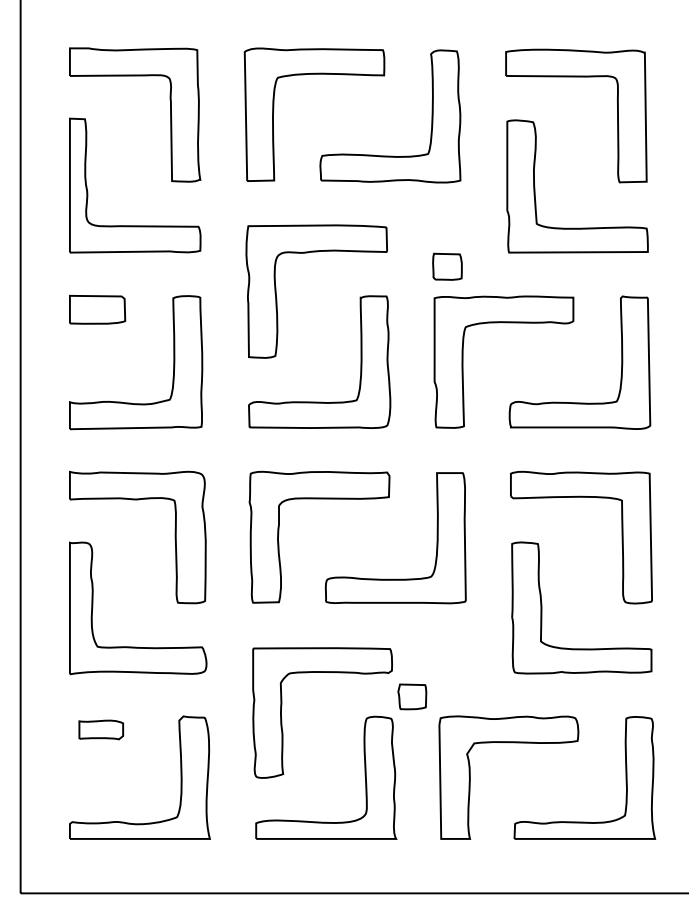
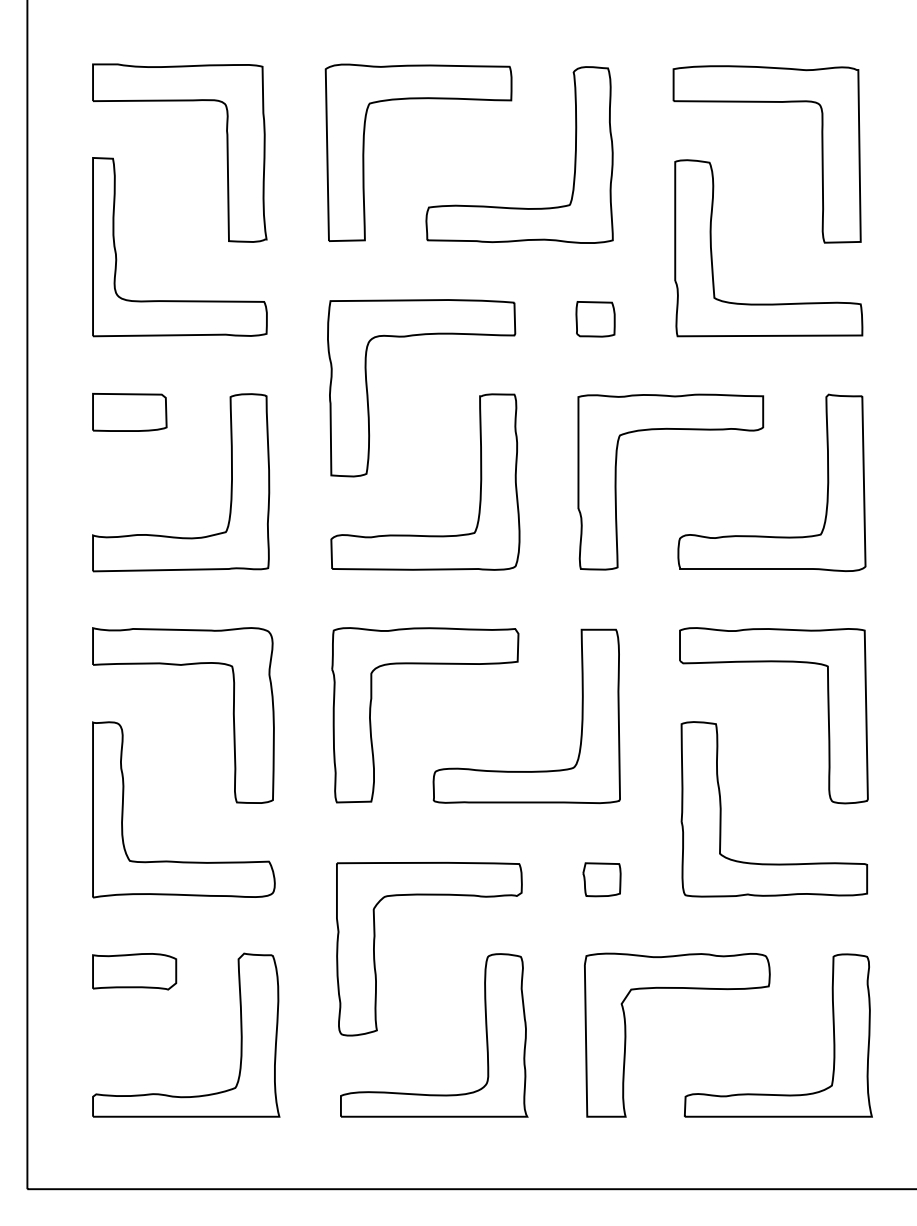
part: (447, 266) -> (595, 318), moved
part: (412, 696) -> (602, 879), moved
part: (101, 729) -> (135, 971), size x1.43

